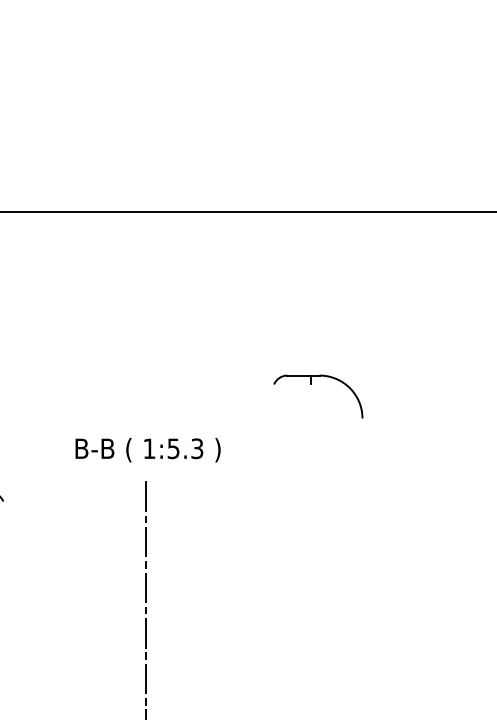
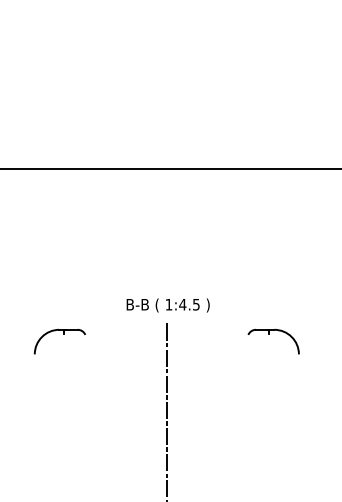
part: (311, 383) -> (269, 334), moved
text: (185, 448) -> (189, 304), 1:5.3 -> 1:4.5

